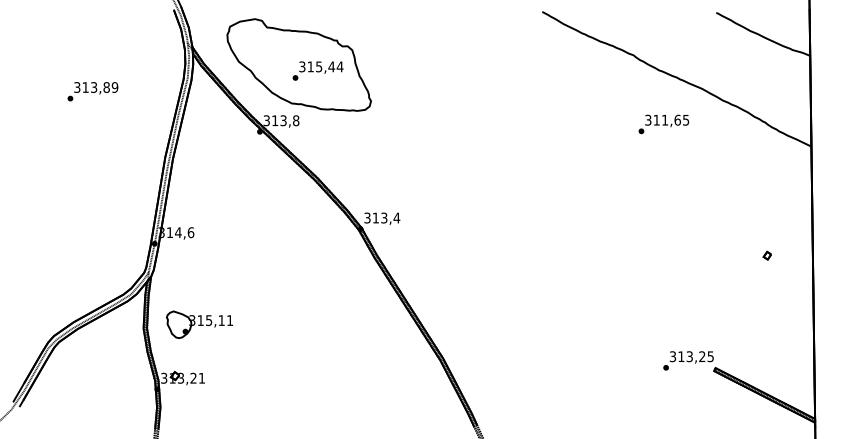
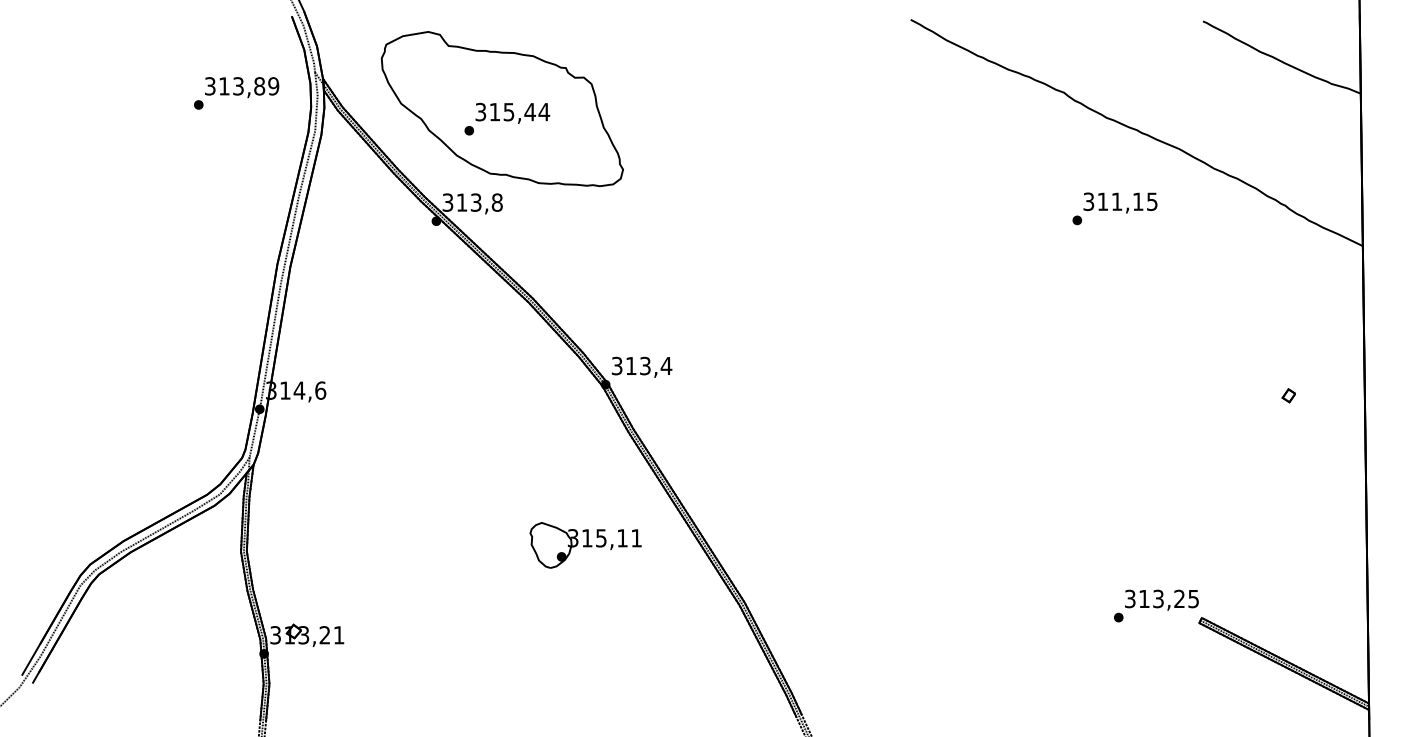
text: (317, 70) -> (506, 118), moved
text: (92, 91) -> (235, 93), moved
text: (677, 119) -> (1137, 200), 311,65 -> 311,15
part: (766, 255) -> (1287, 395), moved
part: (199, 324) -> (585, 544), moved

